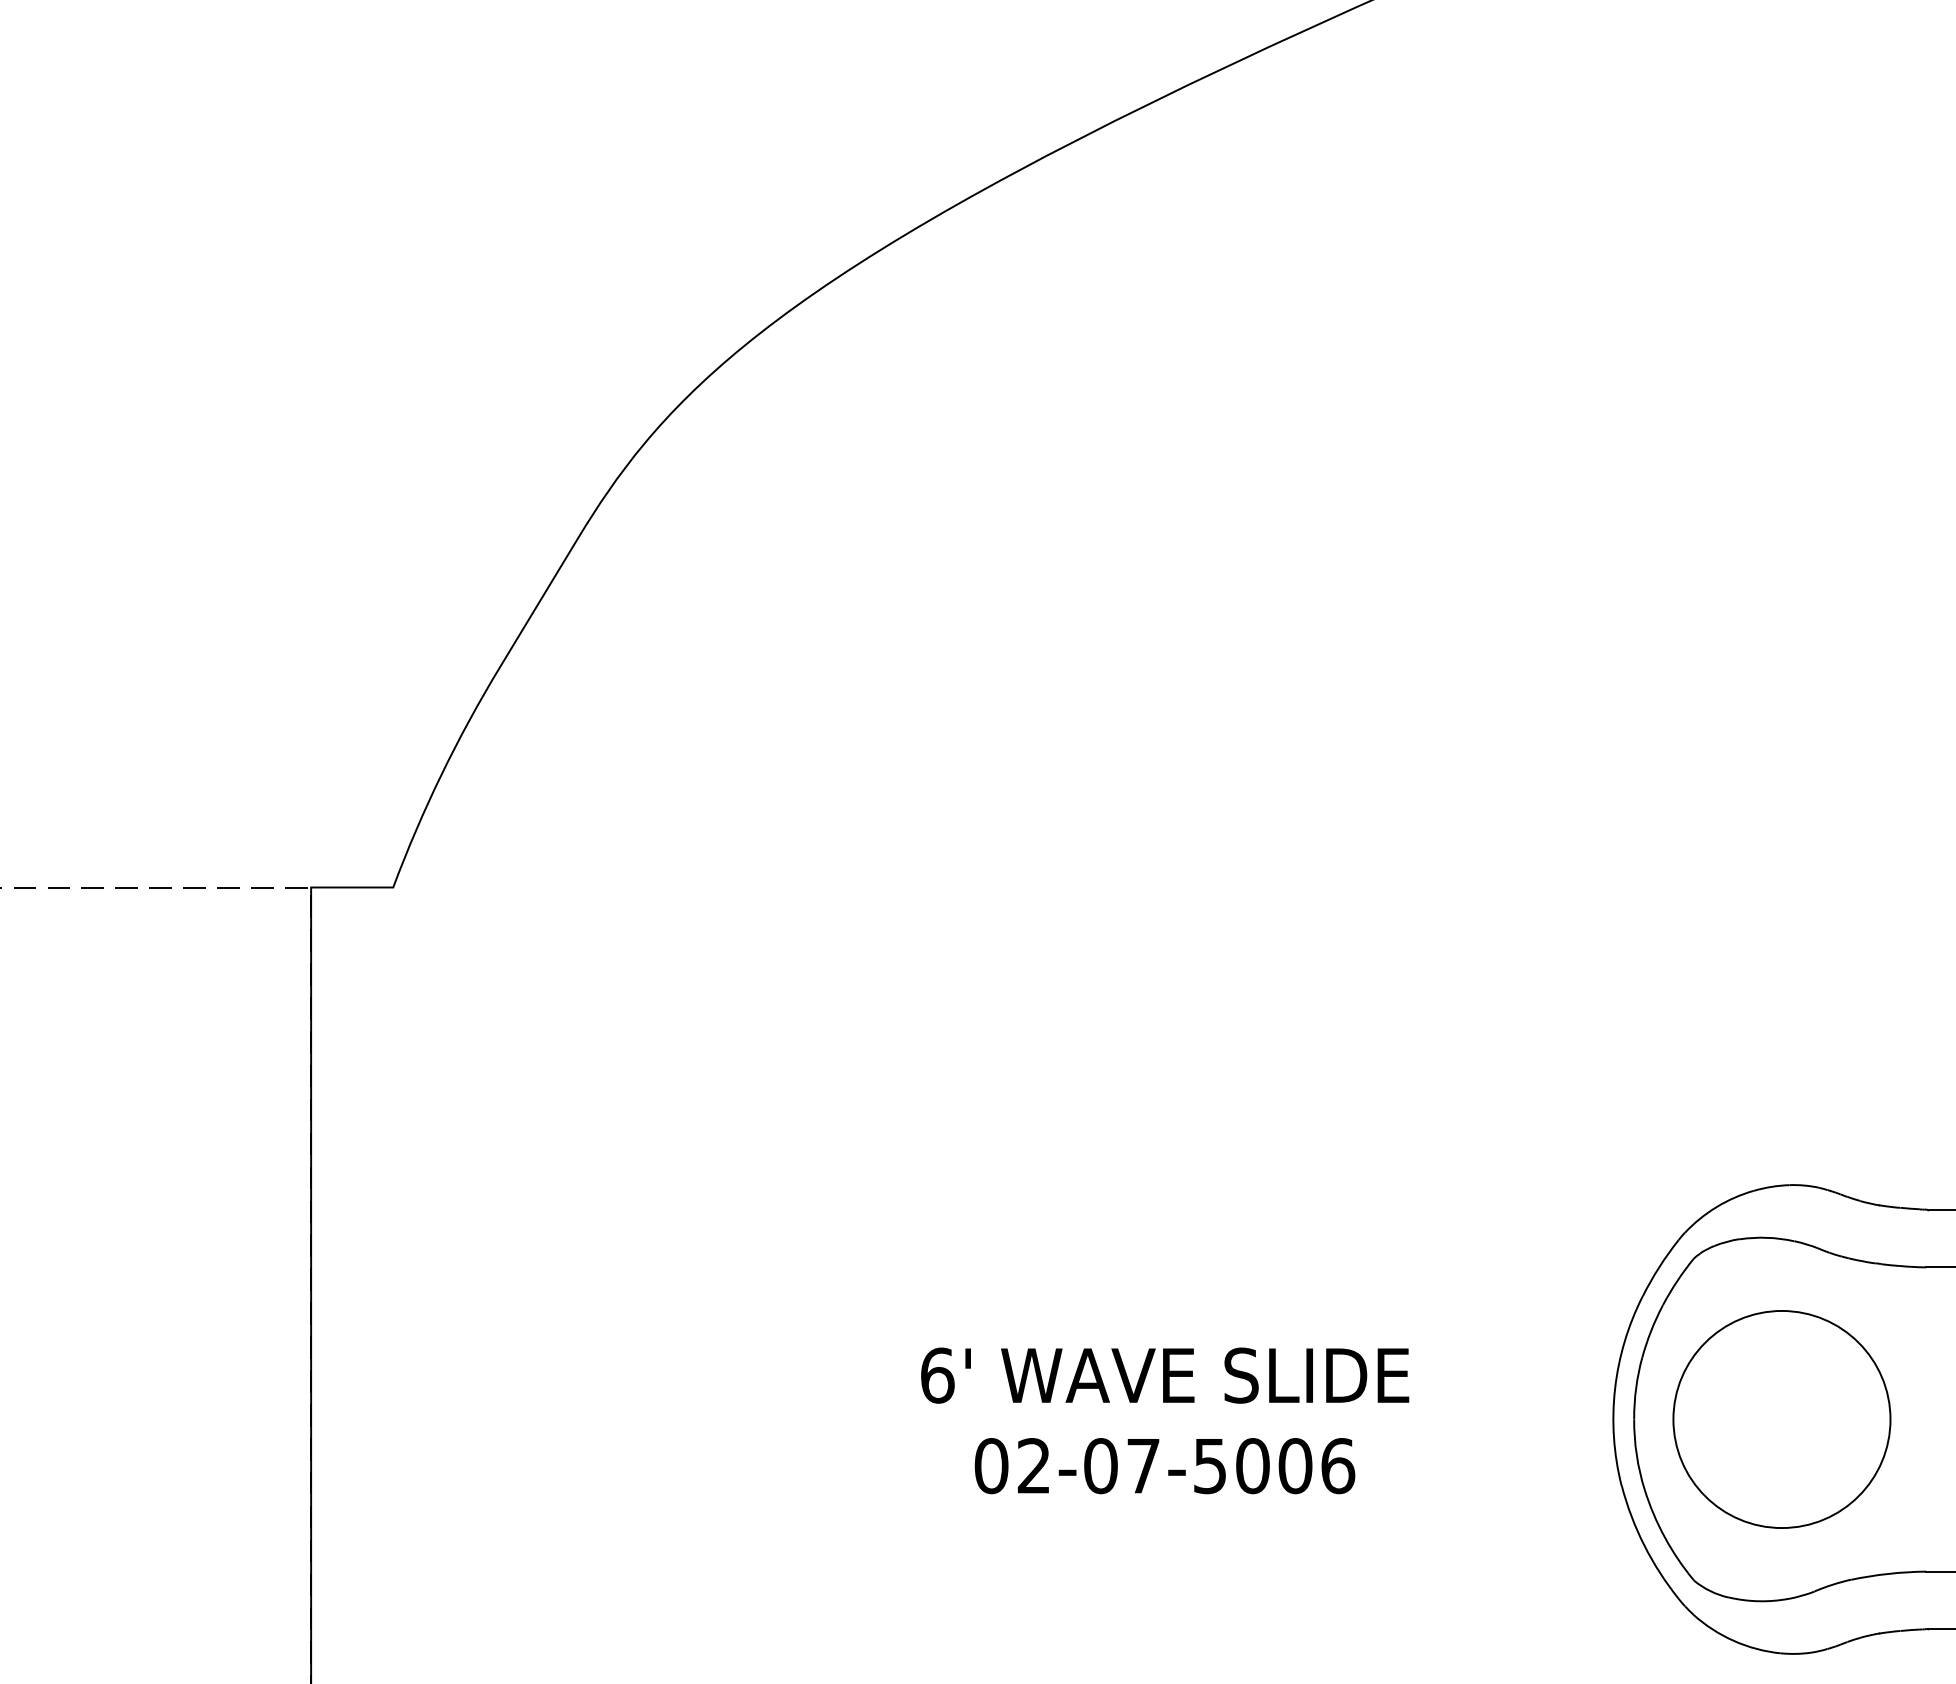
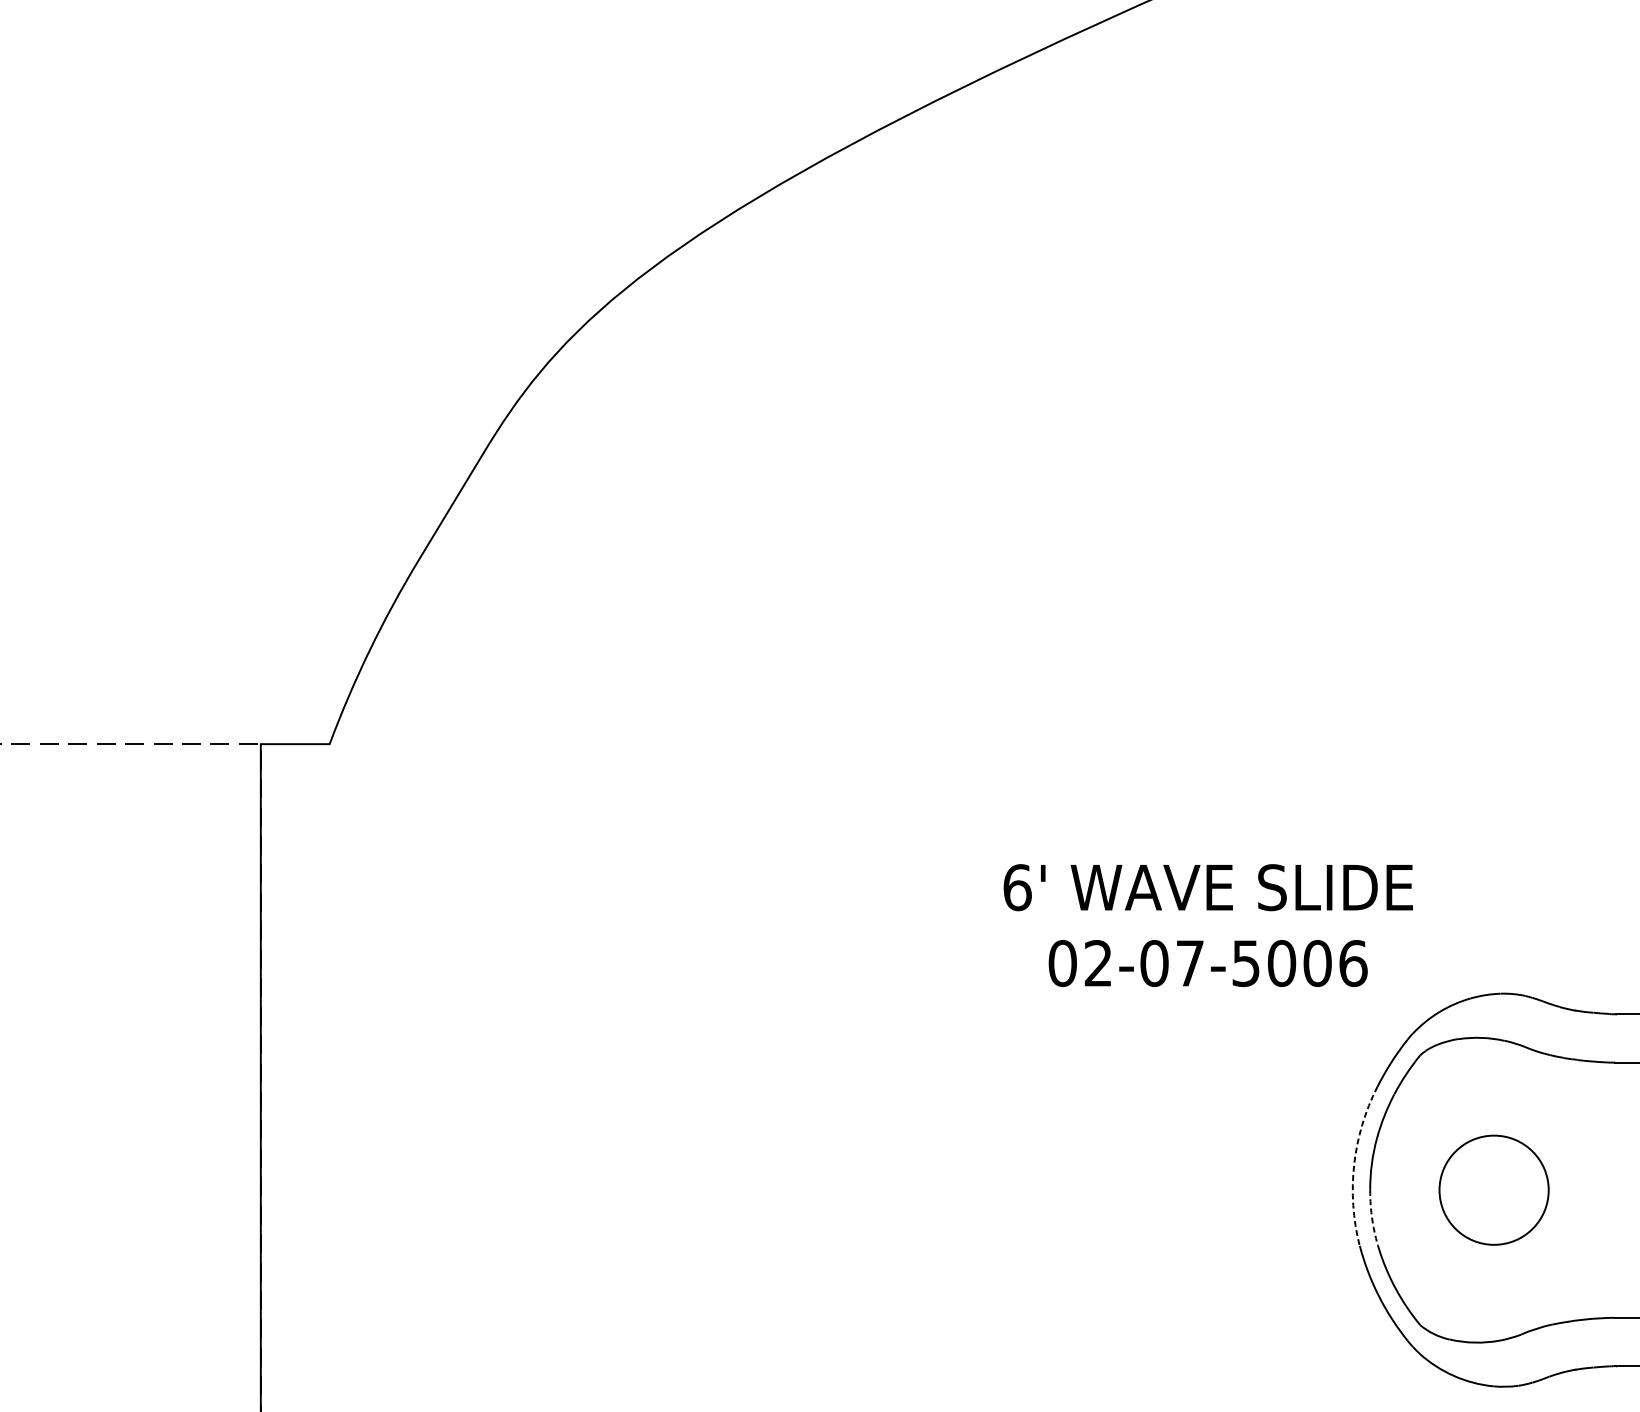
arc: (1615, 1389) -> (1354, 1165), solid -> dashed
circle: (1781, 1419) -> (1493, 1190), size x0.6
text: (1165, 1420) -> (1208, 925), moved
arc: (1636, 1454) -> (1372, 1219), solid -> dashed

